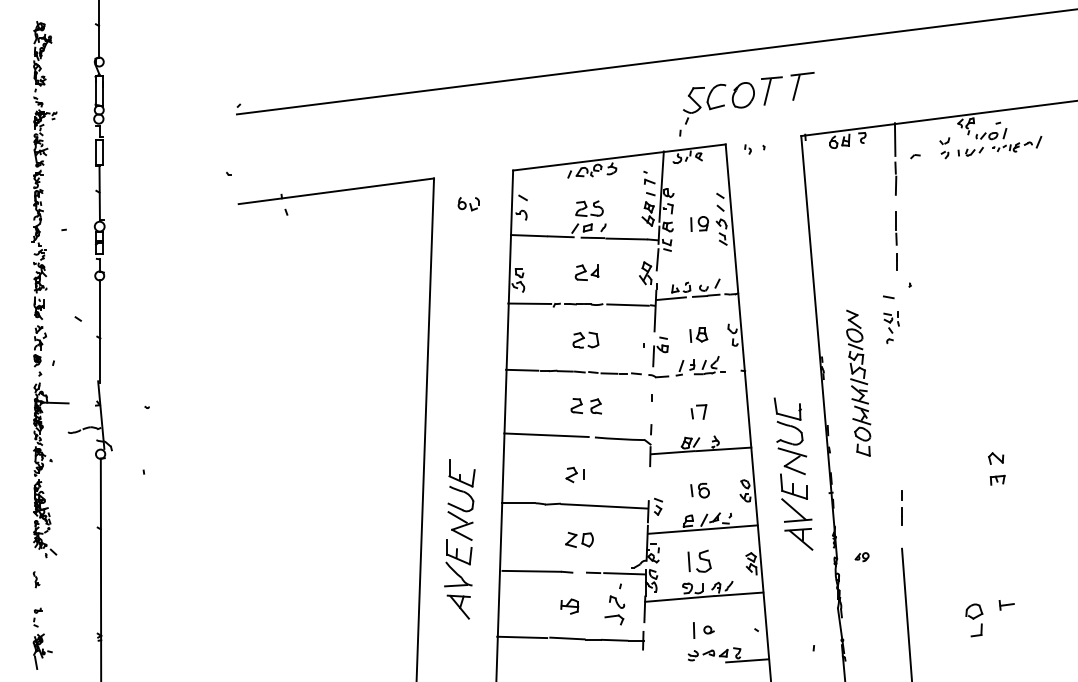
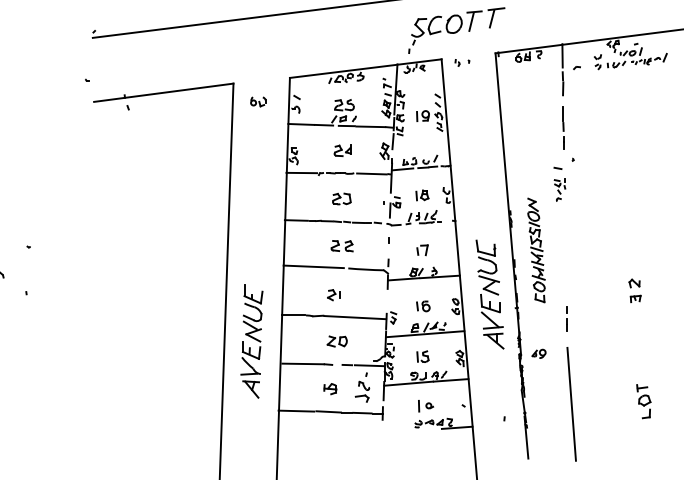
part: (858, 382) -> (536, 249), moved
part: (861, 556) -> (538, 353), size x1.43
part: (699, 560) -> (422, 356), size x0.71
part: (974, 620) -> (644, 406), moved

